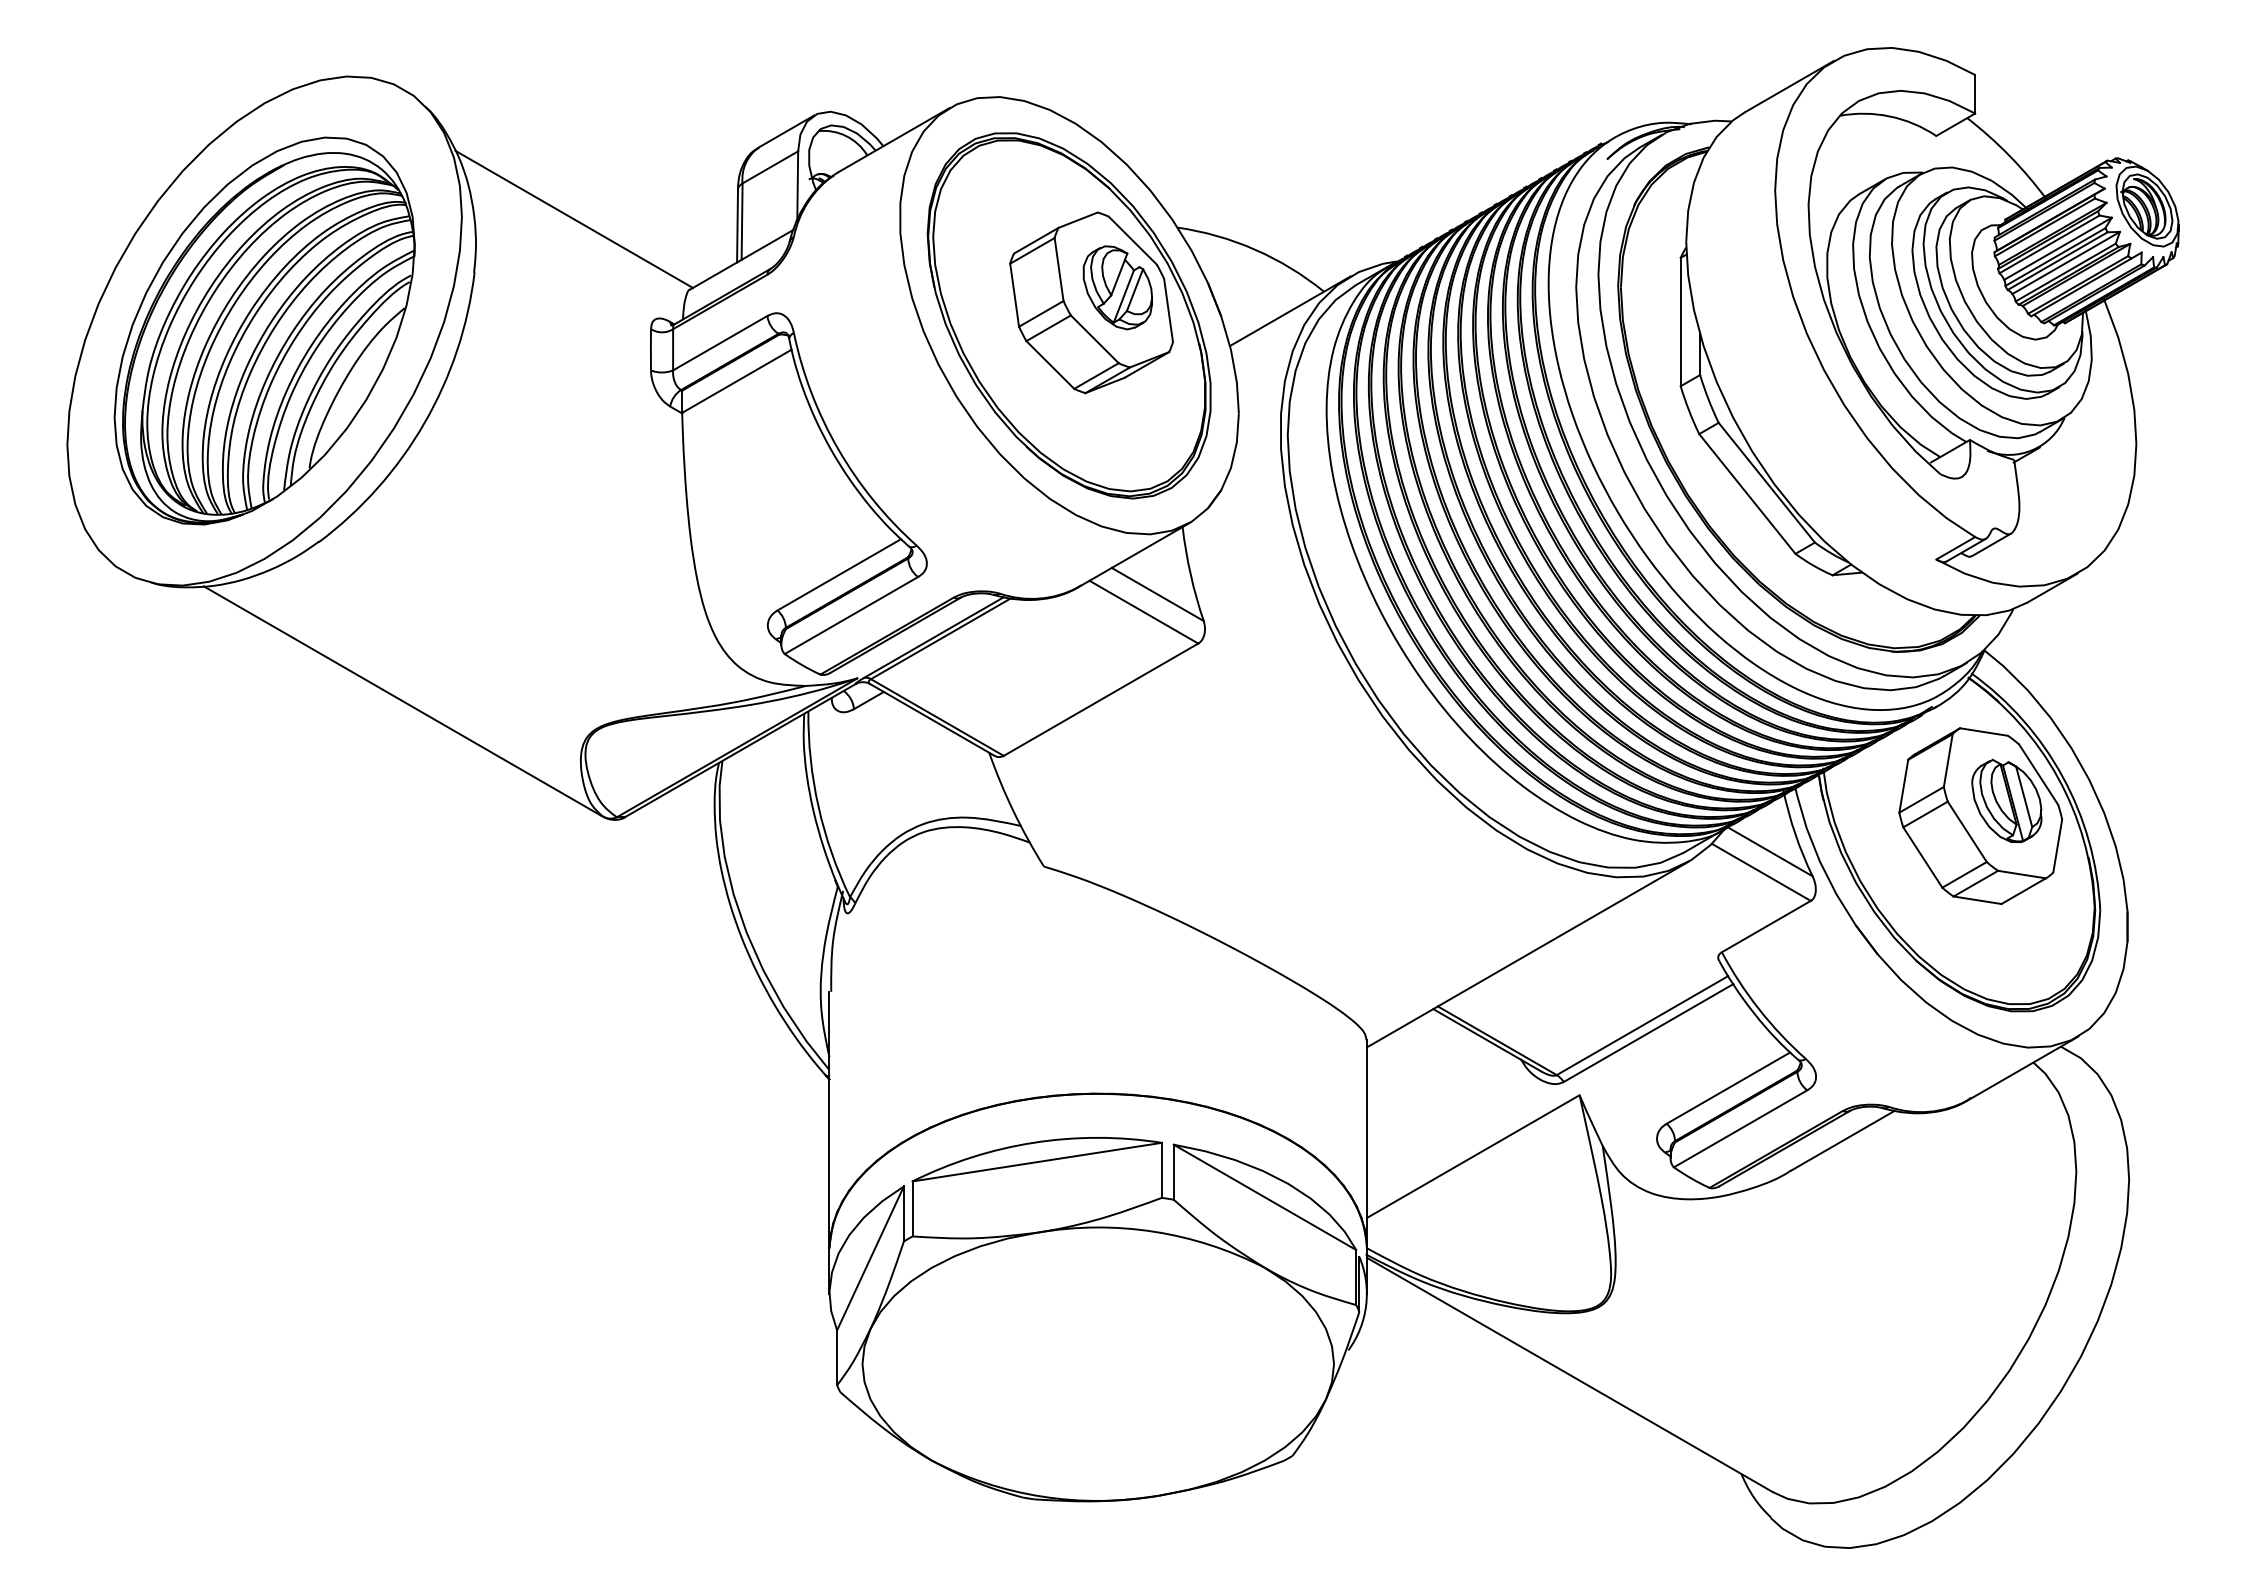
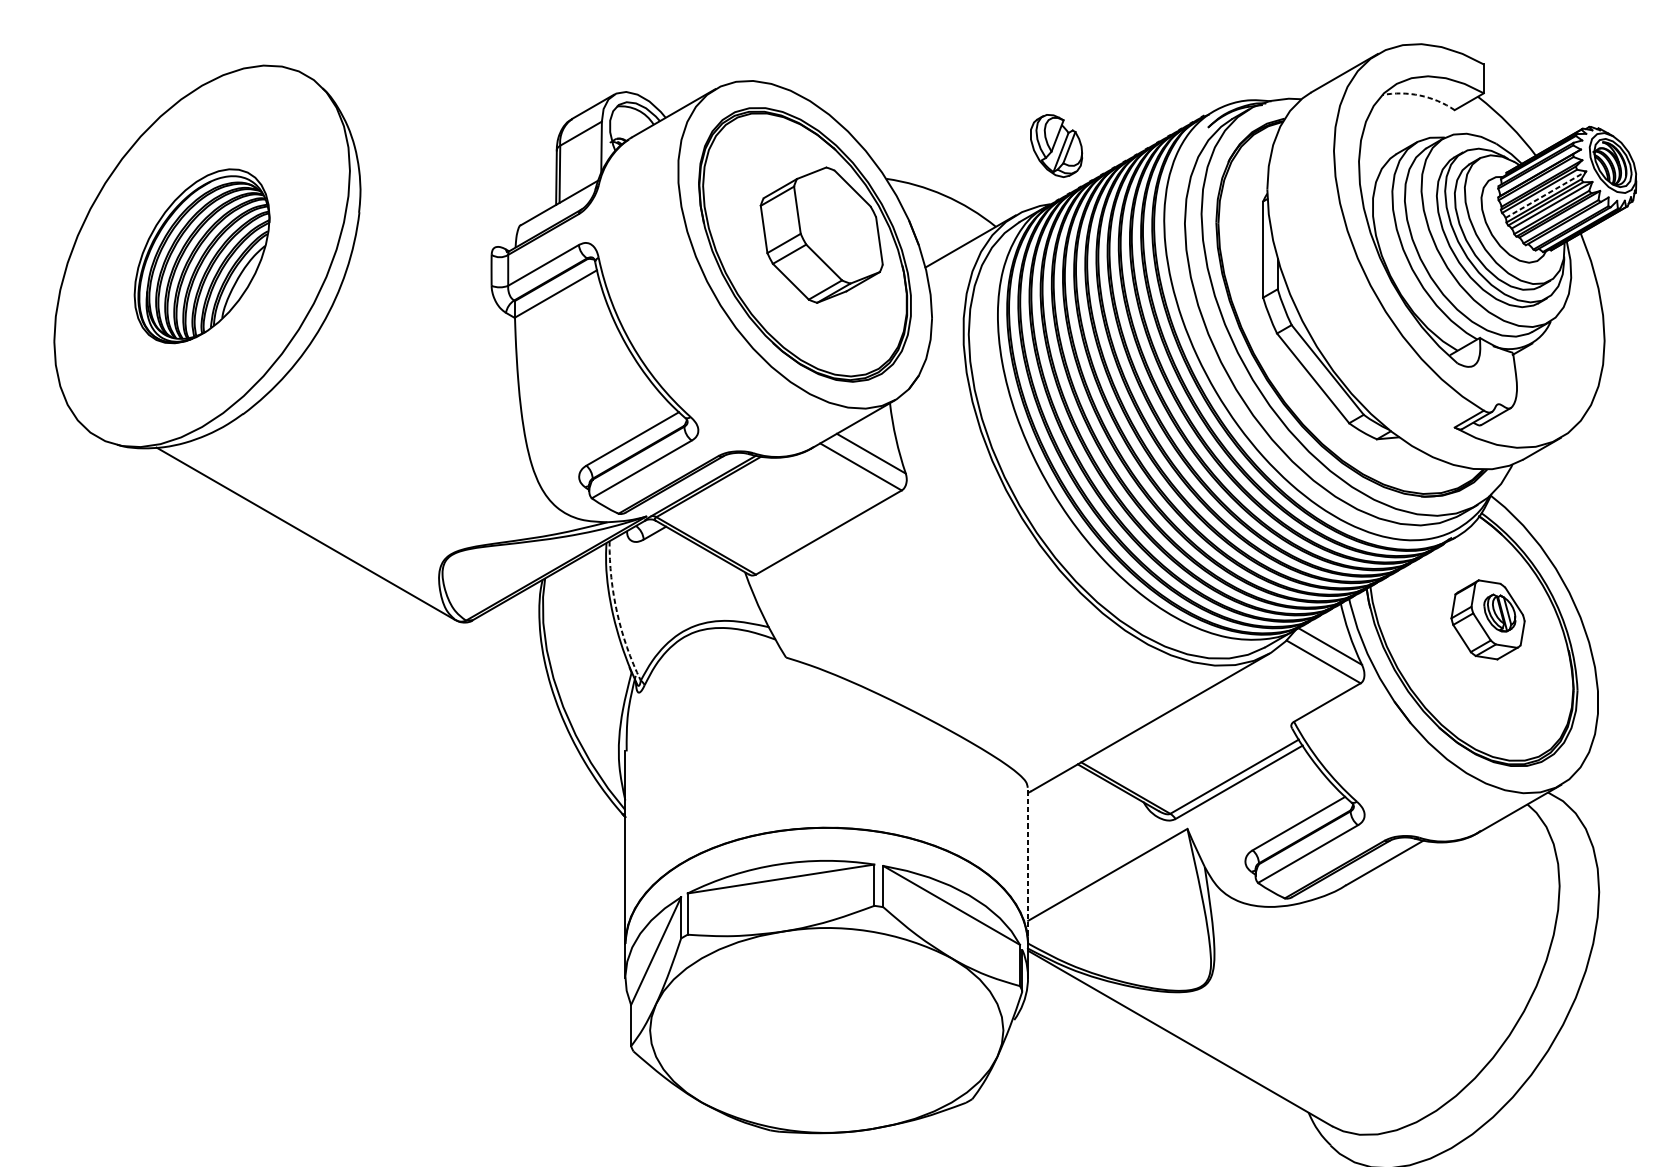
arc: (1889, 116) -> (1419, 95), solid -> dashed
line: (573, 218) -> (433, 171), removed
line: (2058, 248) -> (1546, 194), solid -> dashed
part: (1117, 287) -> (1056, 145), moved
part: (264, 330) -> (202, 255), size x0.6
arc: (818, 806) -> (617, 612), solid -> dashed
part: (1980, 816) -> (1487, 620), size x0.6
line: (1367, 1144) -> (1028, 865), solid -> dashed

